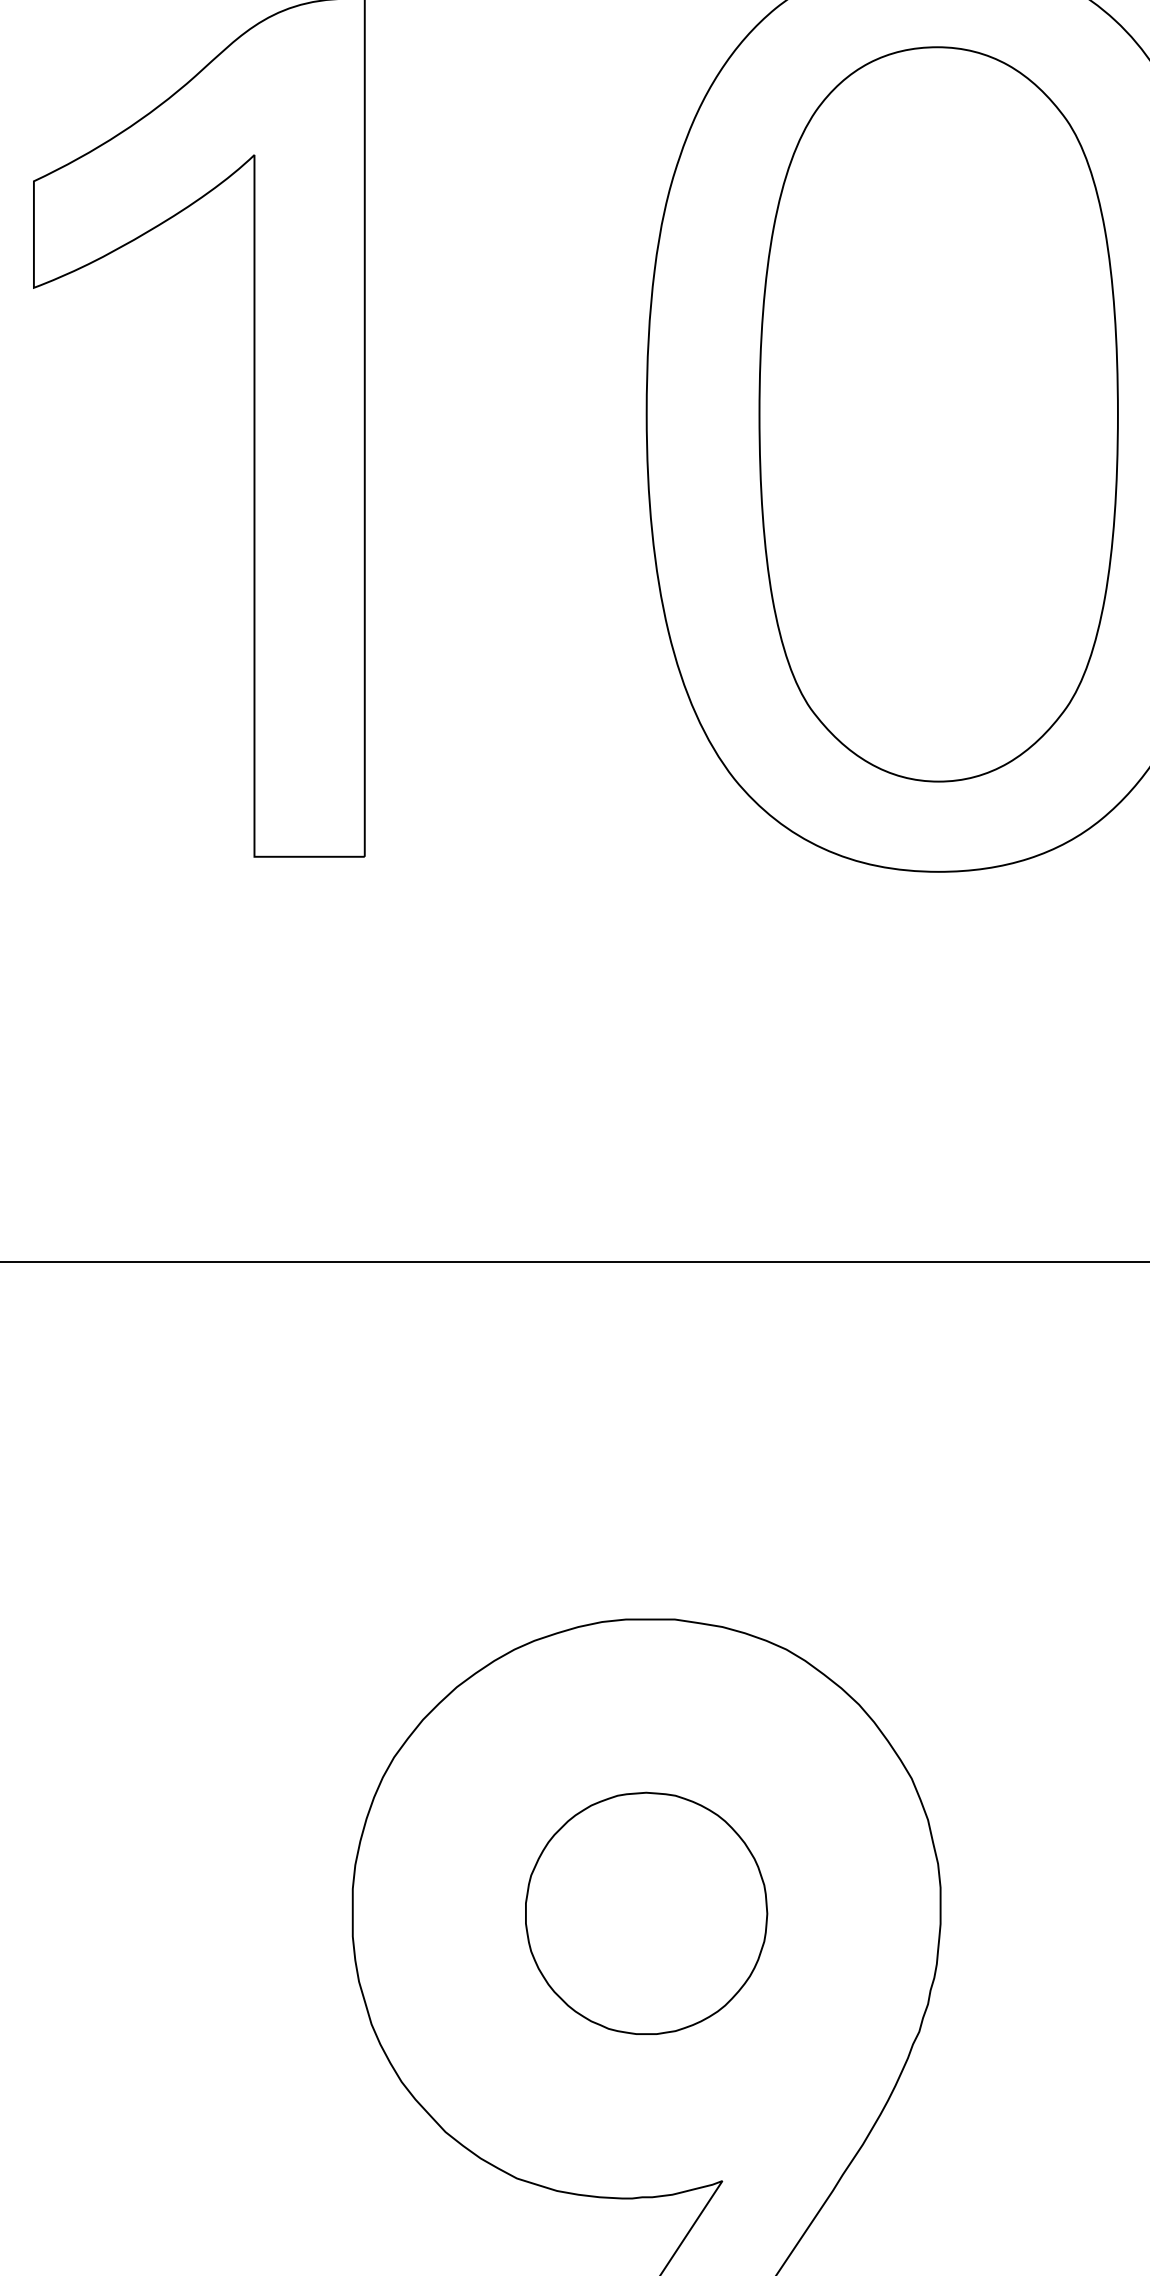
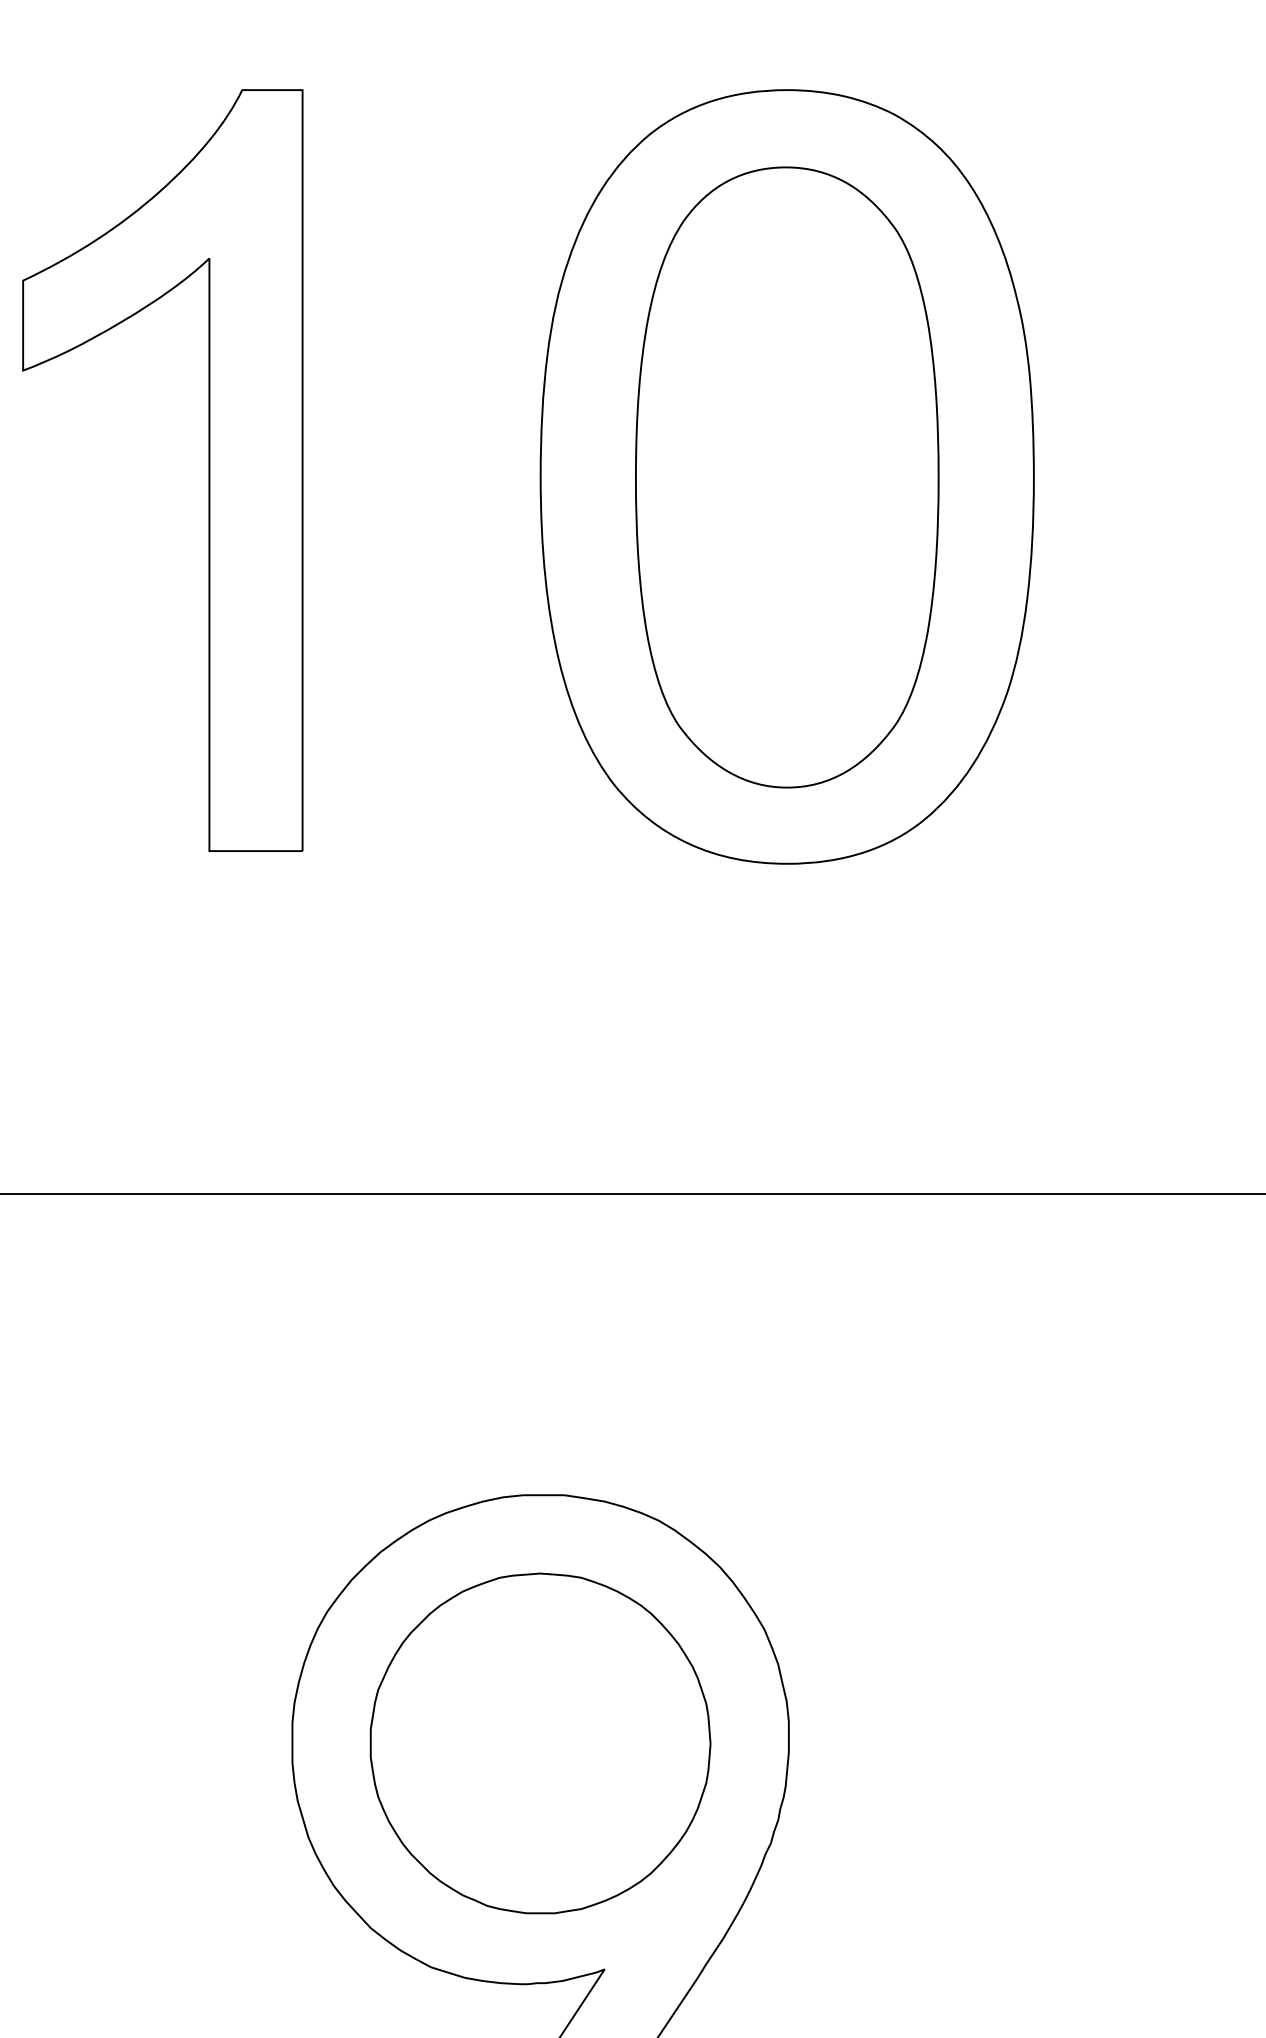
part: (646, 1913) -> (540, 1743), size x1.67

